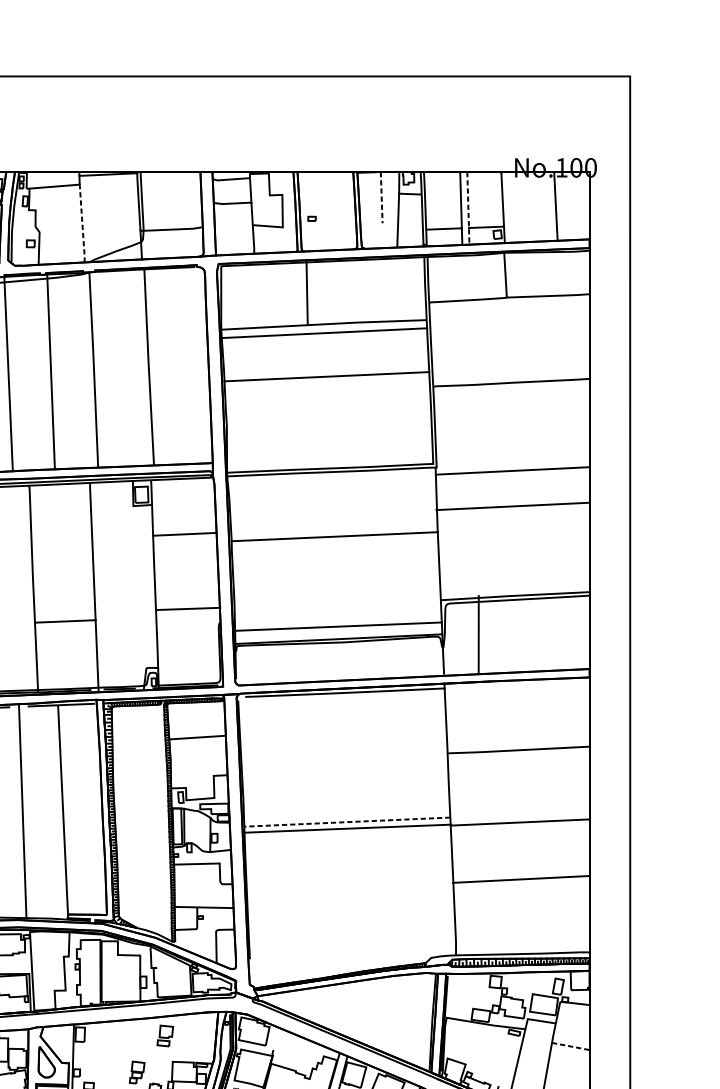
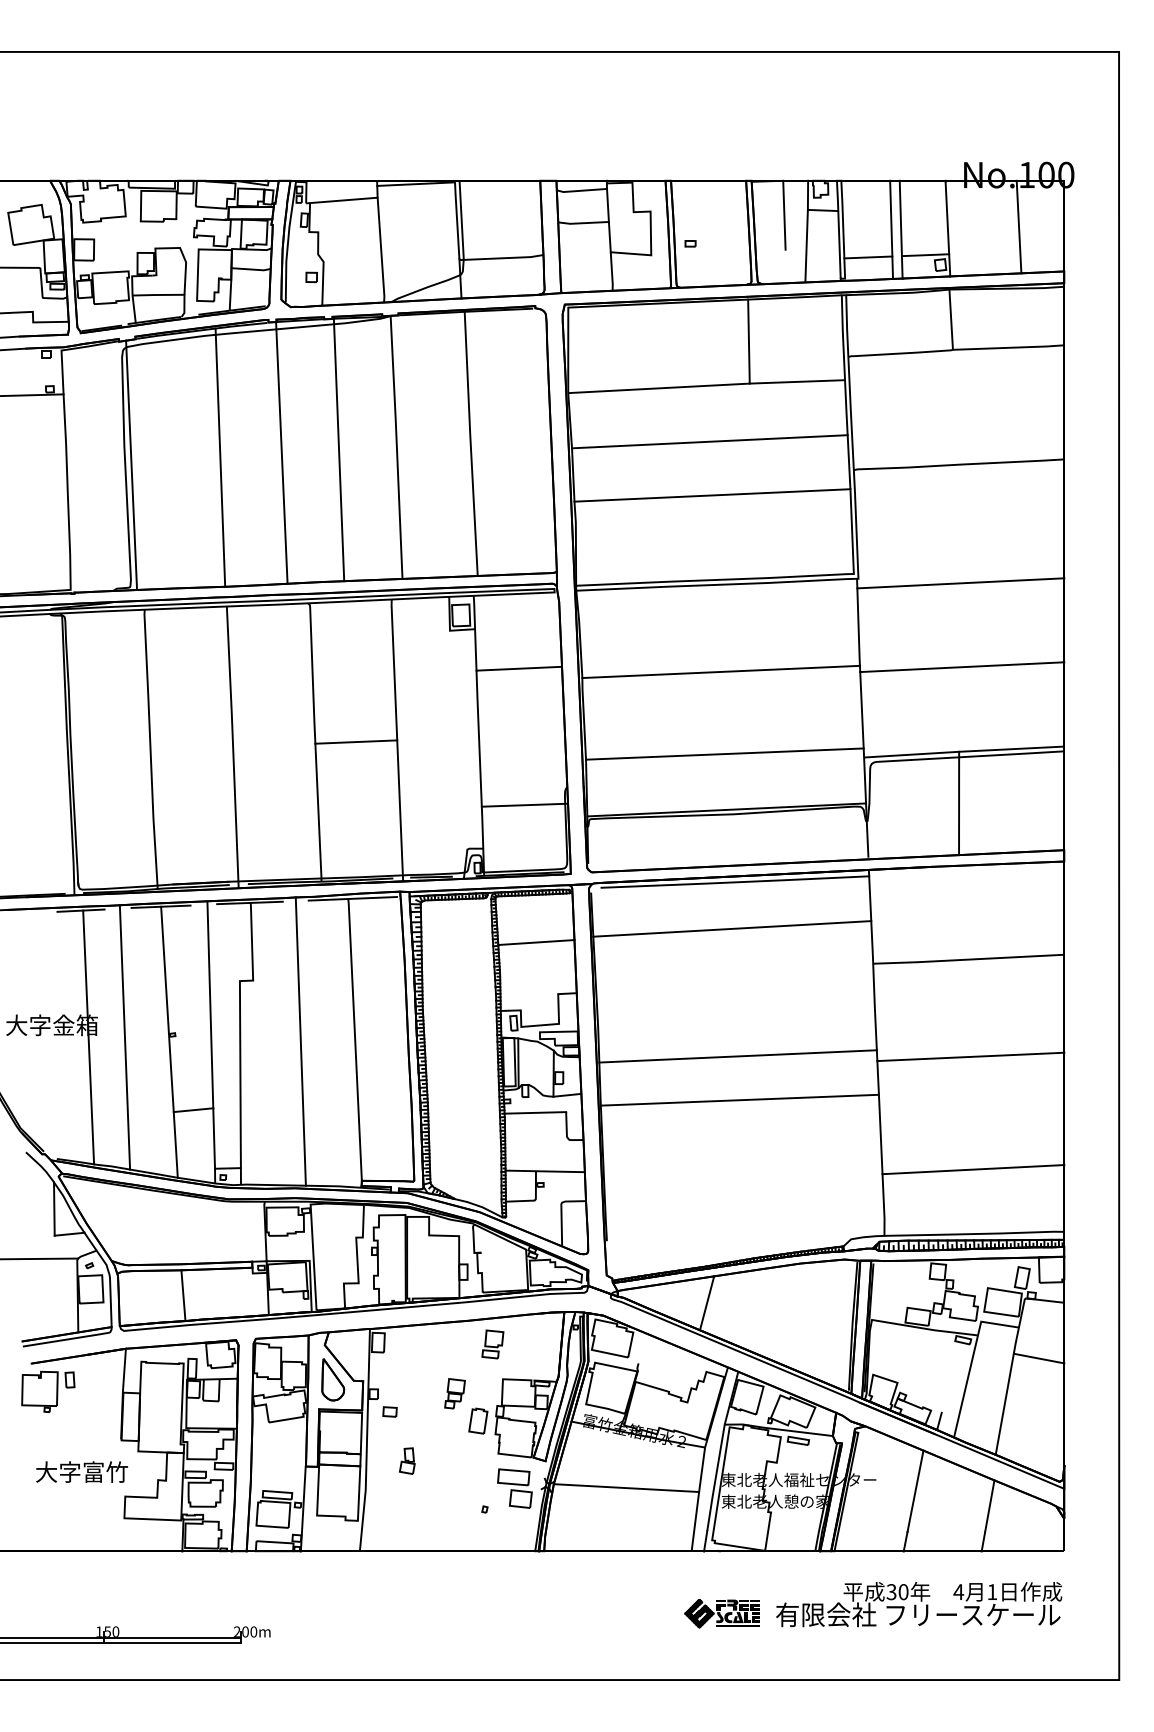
line: (381, 197) -> (784, 215), dashed -> solid
line: (468, 208) -> (901, 229), dashed -> solid
line: (82, 223) -> (381, 250), dashed -> solid
line: (306, 292) -> (748, 341), moved
line: (324, 332) -> (709, 441), moved
line: (326, 376) -> (712, 495), moved
line: (512, 506) -> (962, 667), moved
line: (188, 608) -> (524, 804), moved
line: (65, 621) -> (356, 741), moved
line: (338, 626) -> (724, 753), moved
line: (479, 634) -> (959, 803), moved
line: (343, 727) -> (732, 928), added
line: (347, 822) -> (738, 1056), dashed -> solid
line: (347, 828) -> (739, 1099), moved
line: (520, 879) -> (973, 1169), moved
line: (323, 1005) -> (706, 1303), added
line: (571, 1046) -> (1039, 1358), dashed -> solid

